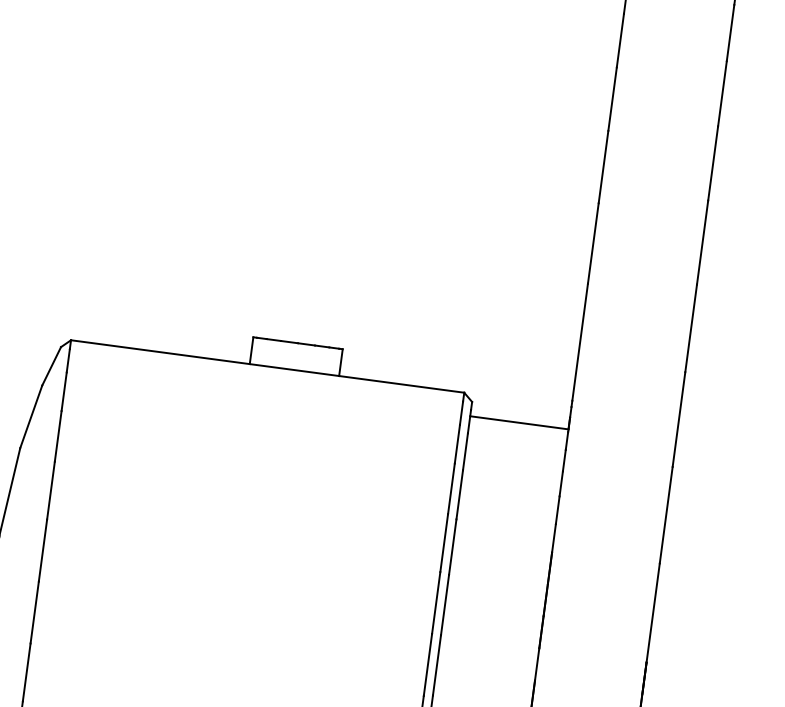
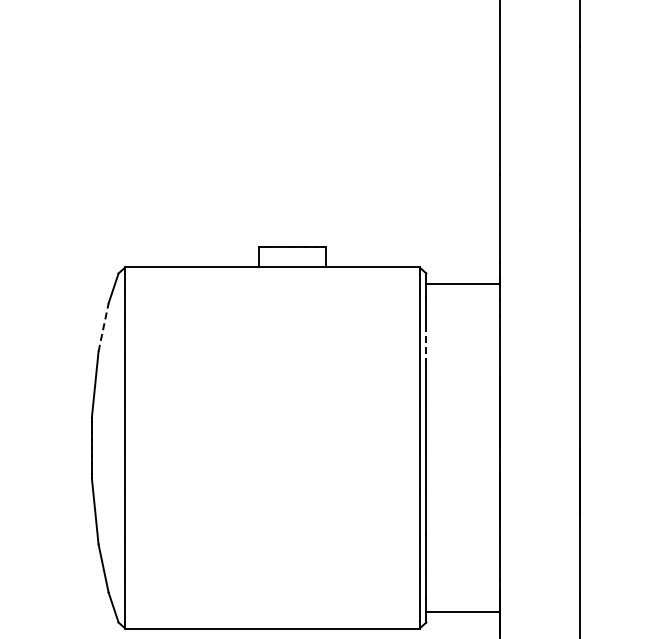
line: (31, 416) -> (103, 327), solid -> dashed
line: (459, 495) -> (426, 343), solid -> dashed

